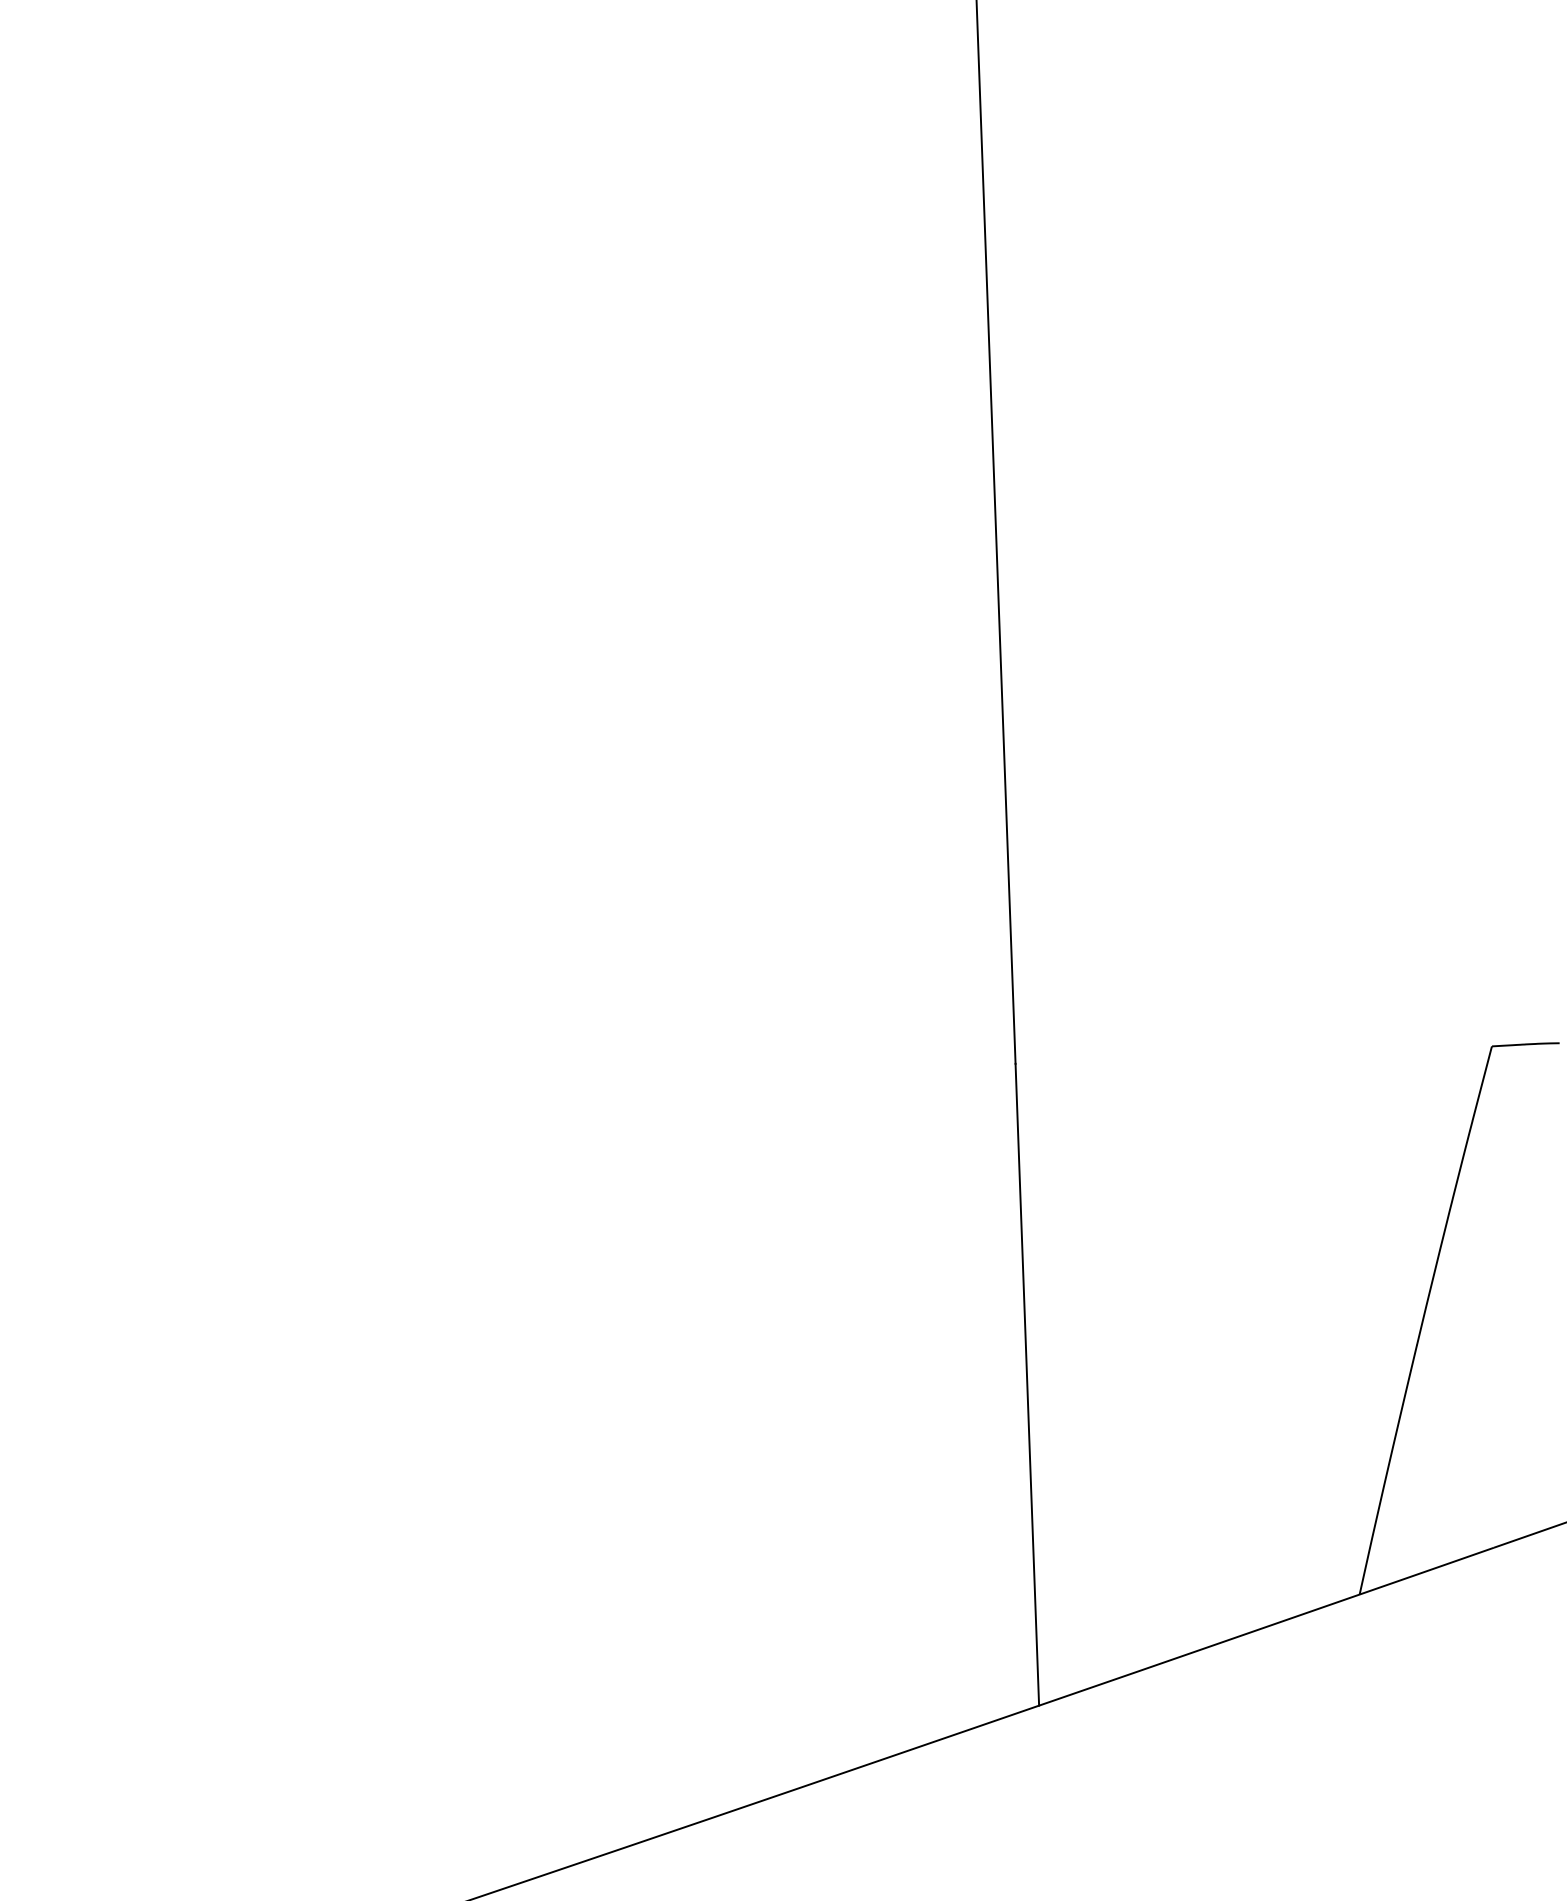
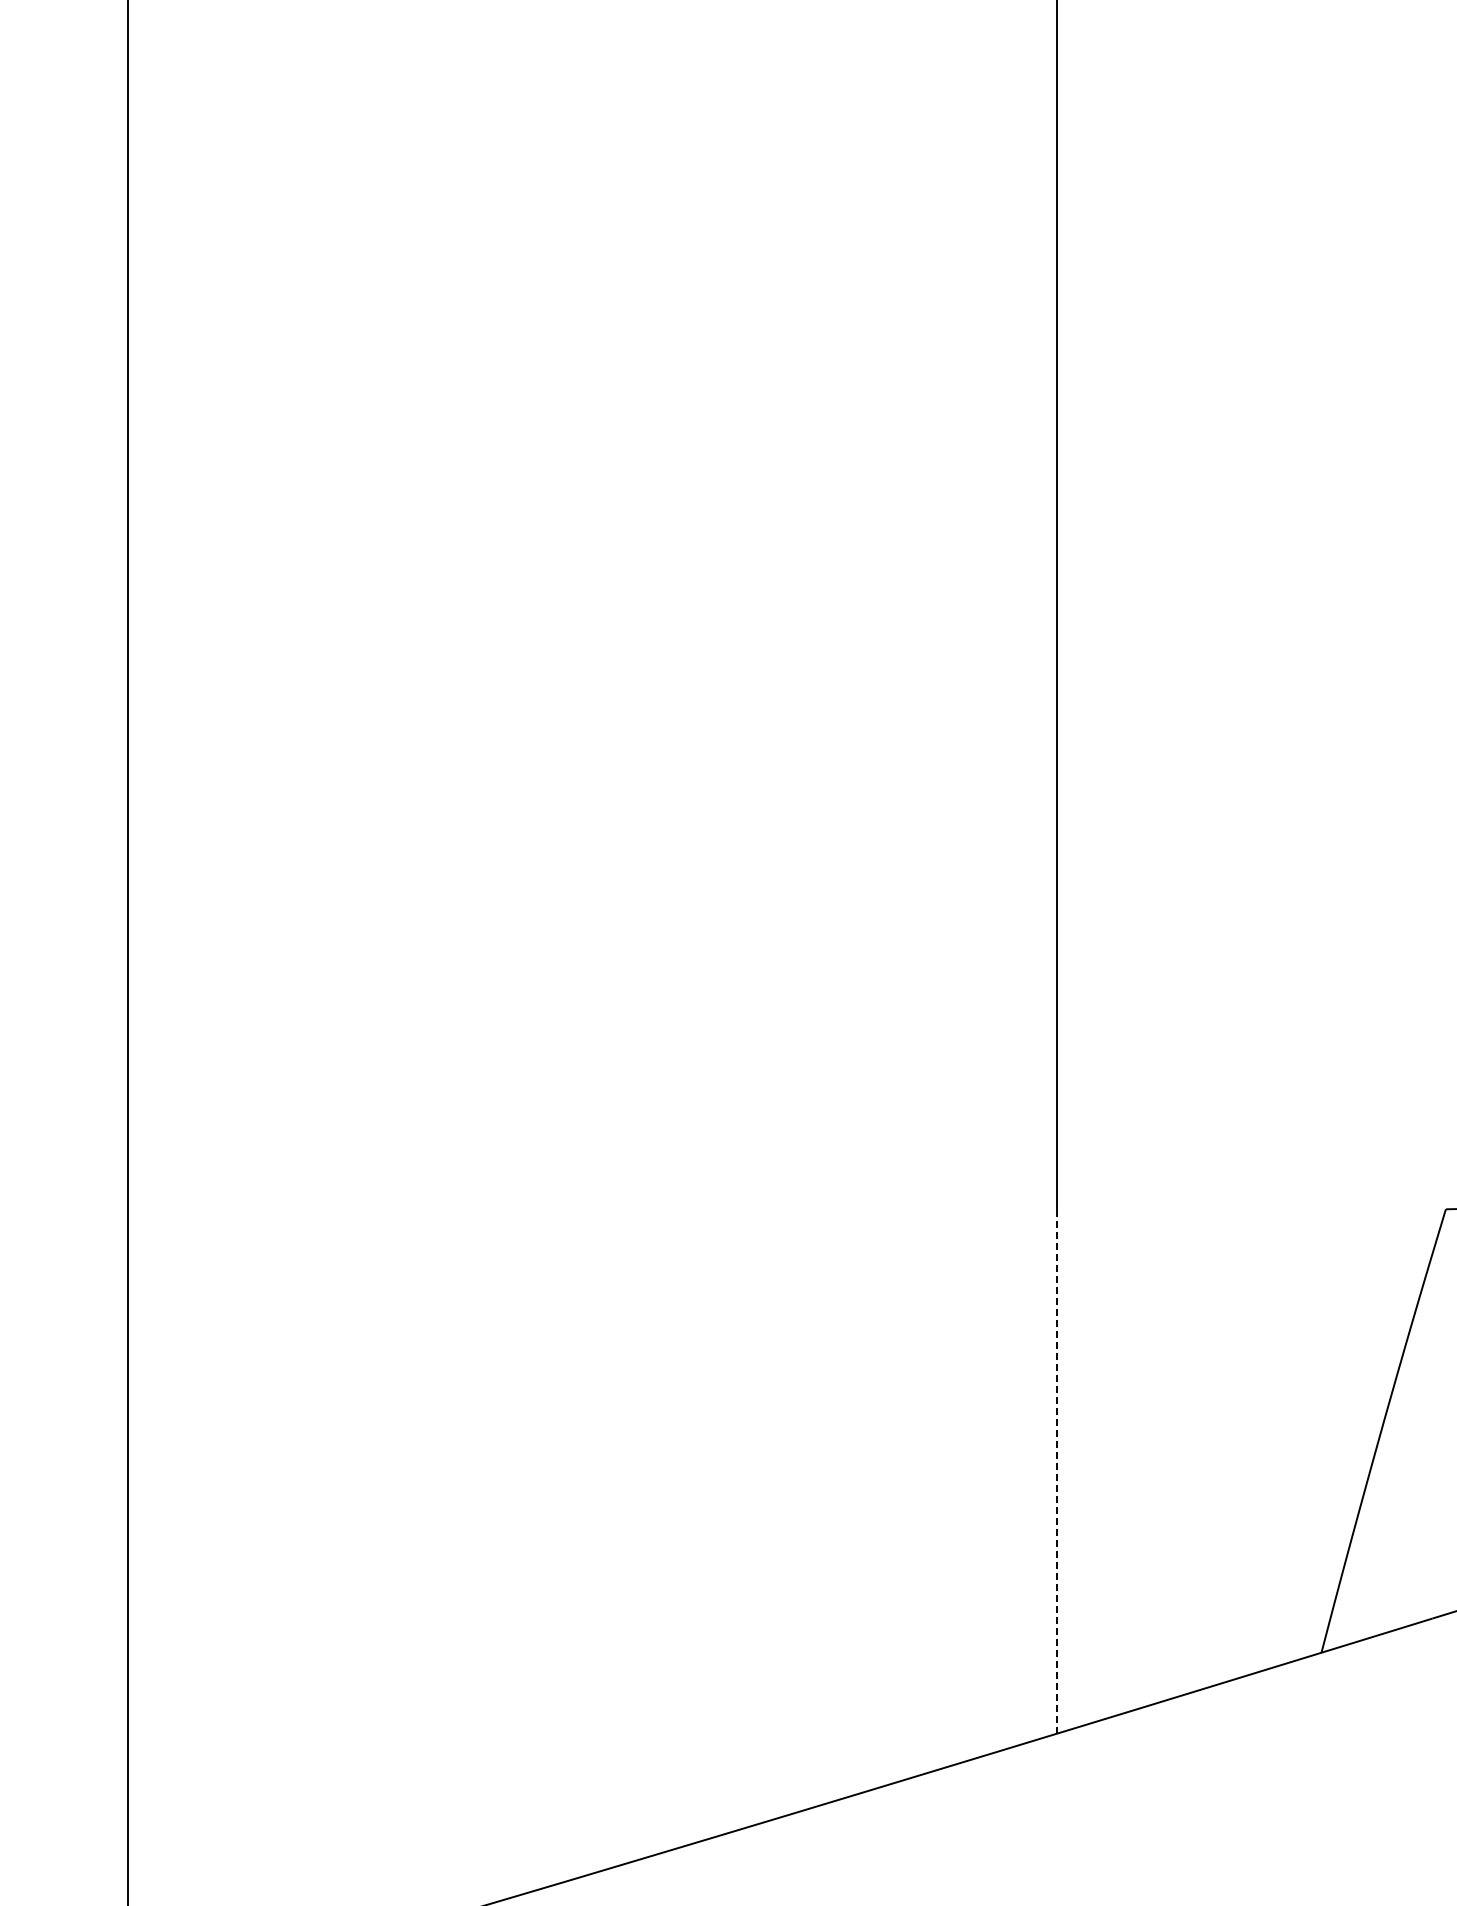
line: (1027, 1384) -> (1056, 1471), solid -> dashed

